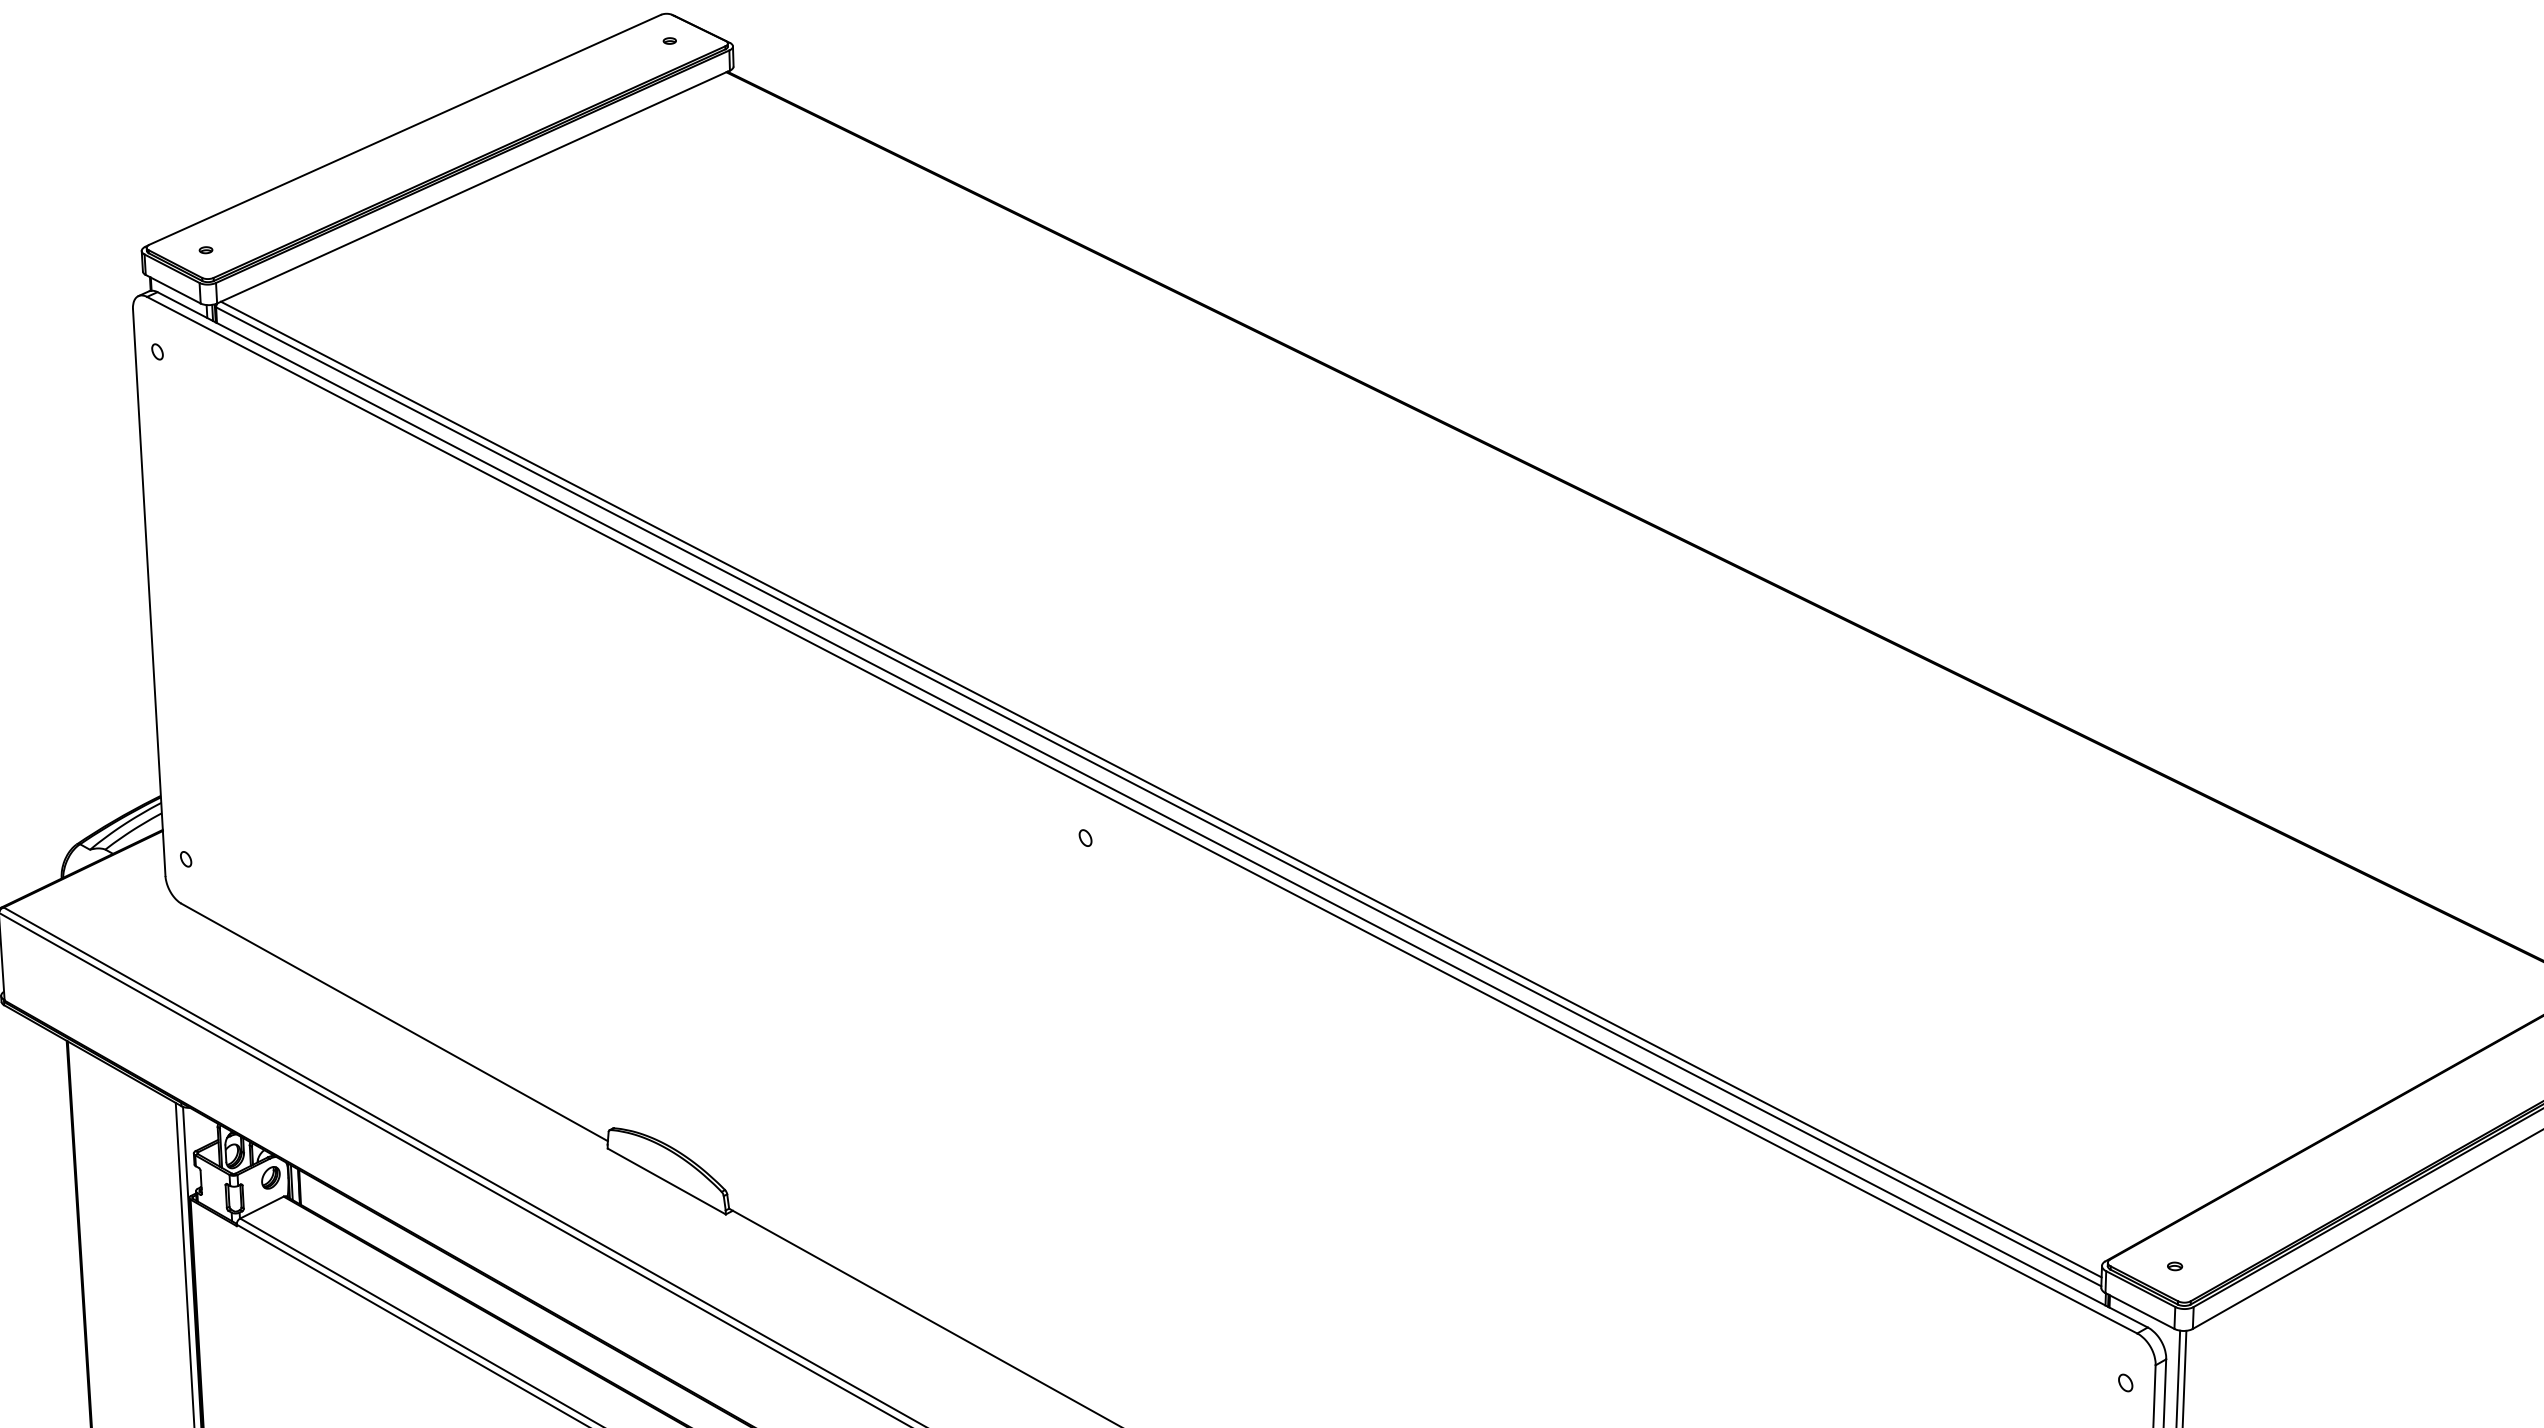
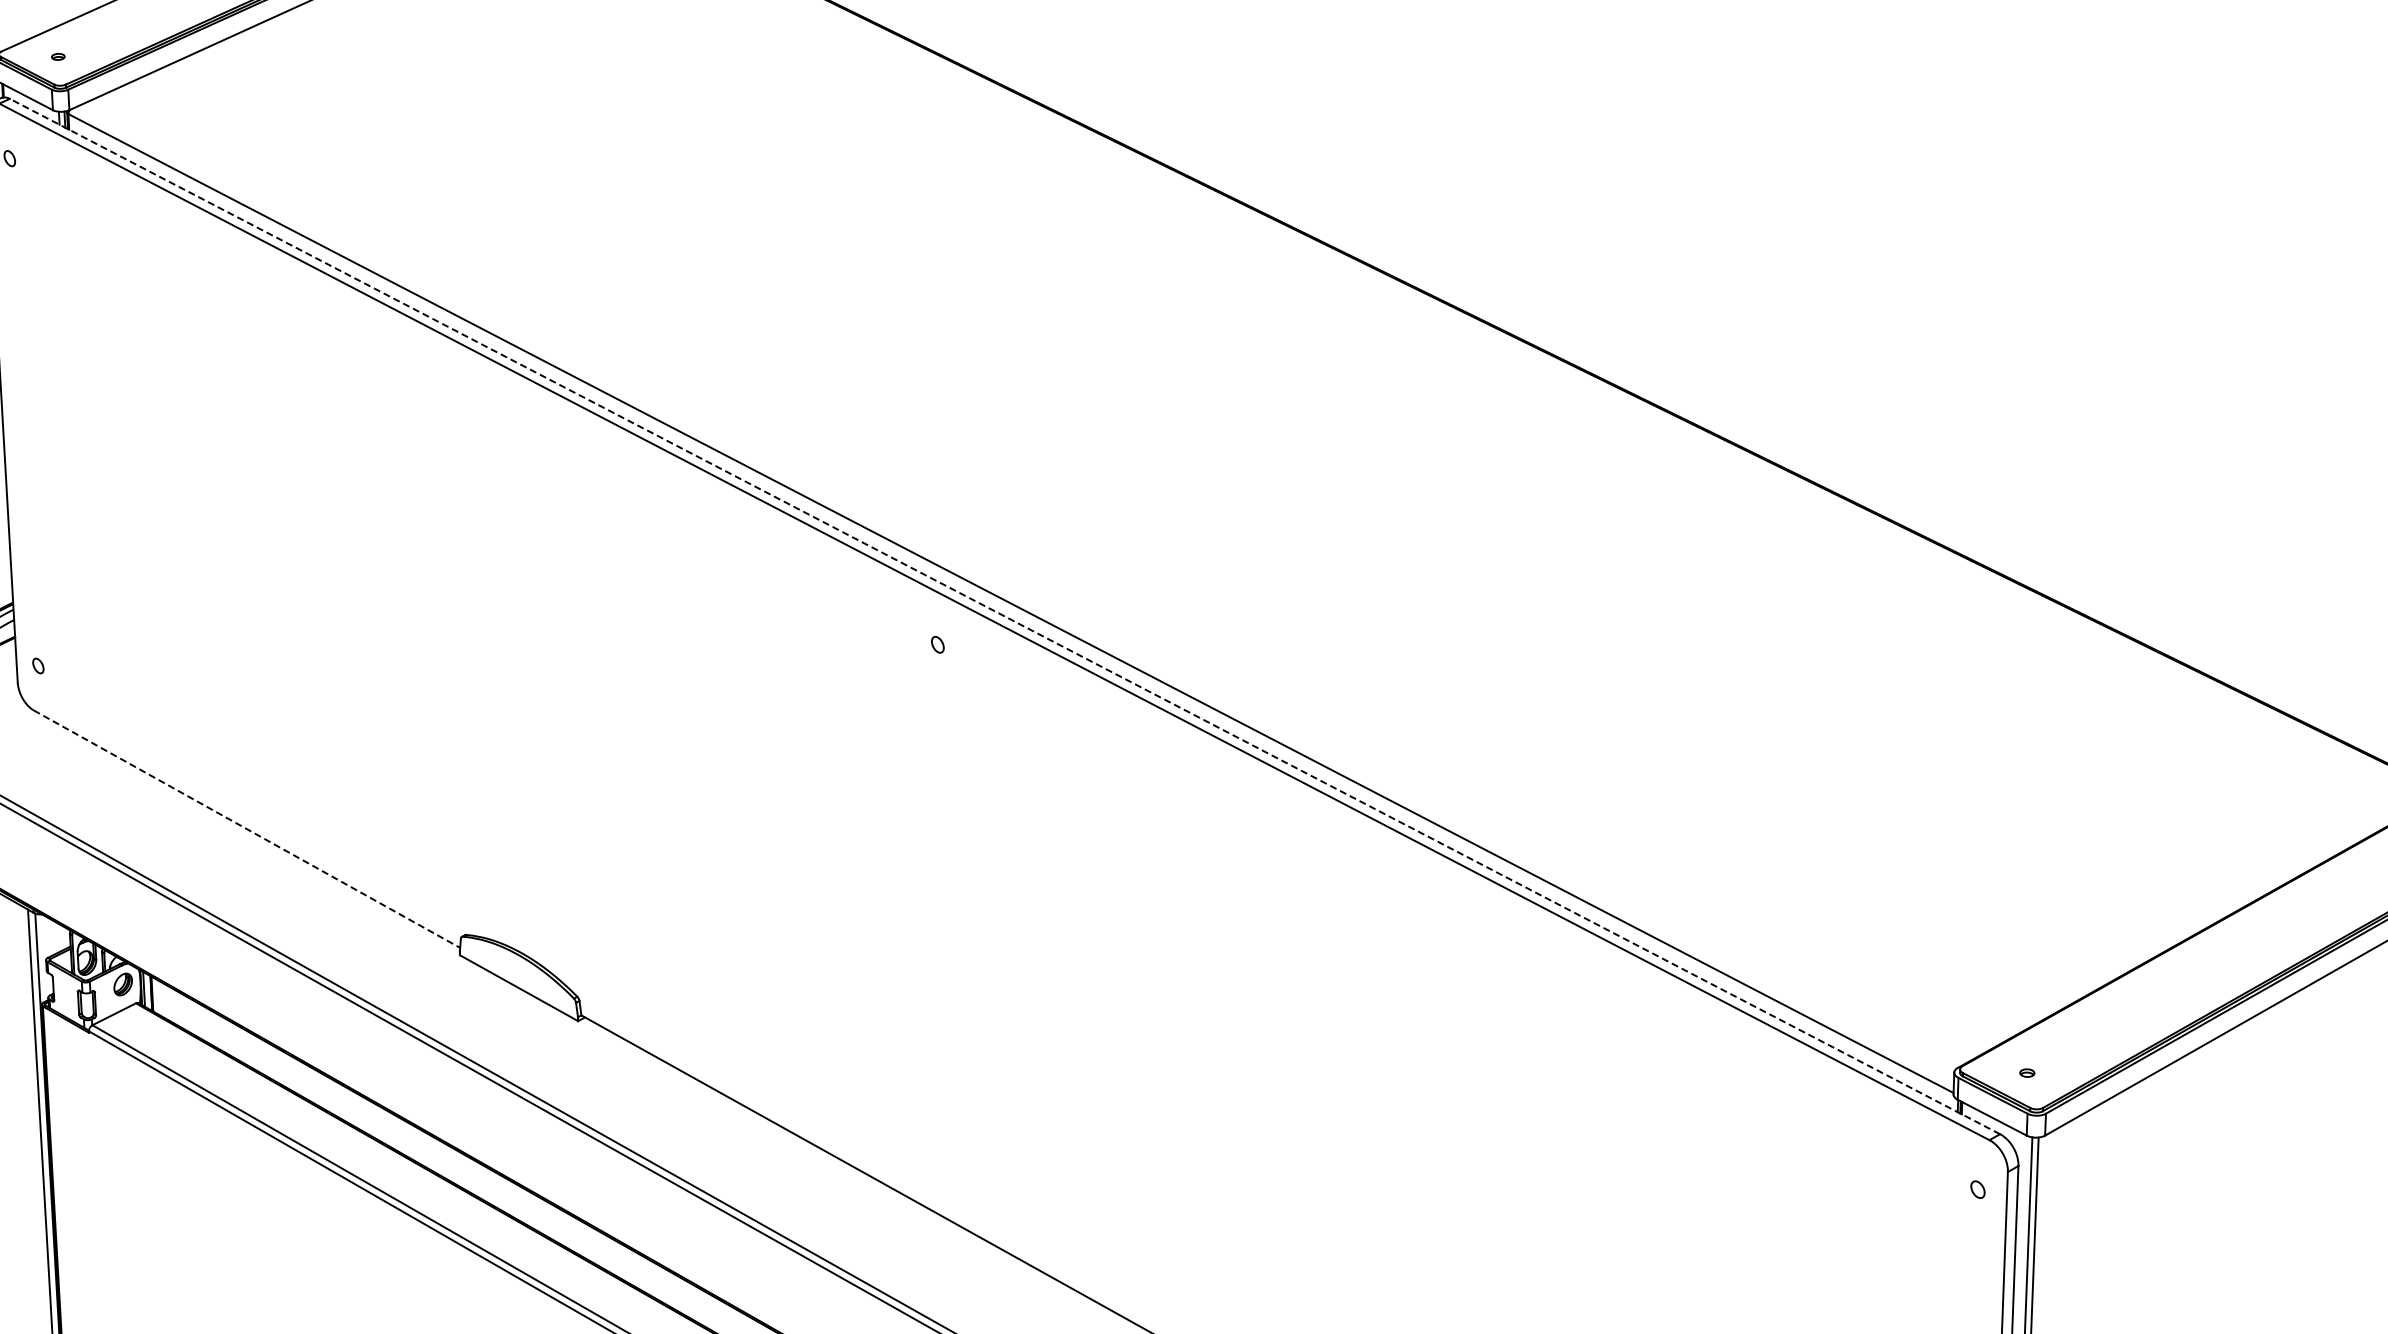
line: (1160, 789) -> (1012, 596), removed
line: (1152, 809) -> (1004, 616), solid -> dashed
line: (395, 1022) -> (247, 829), solid -> dashed

